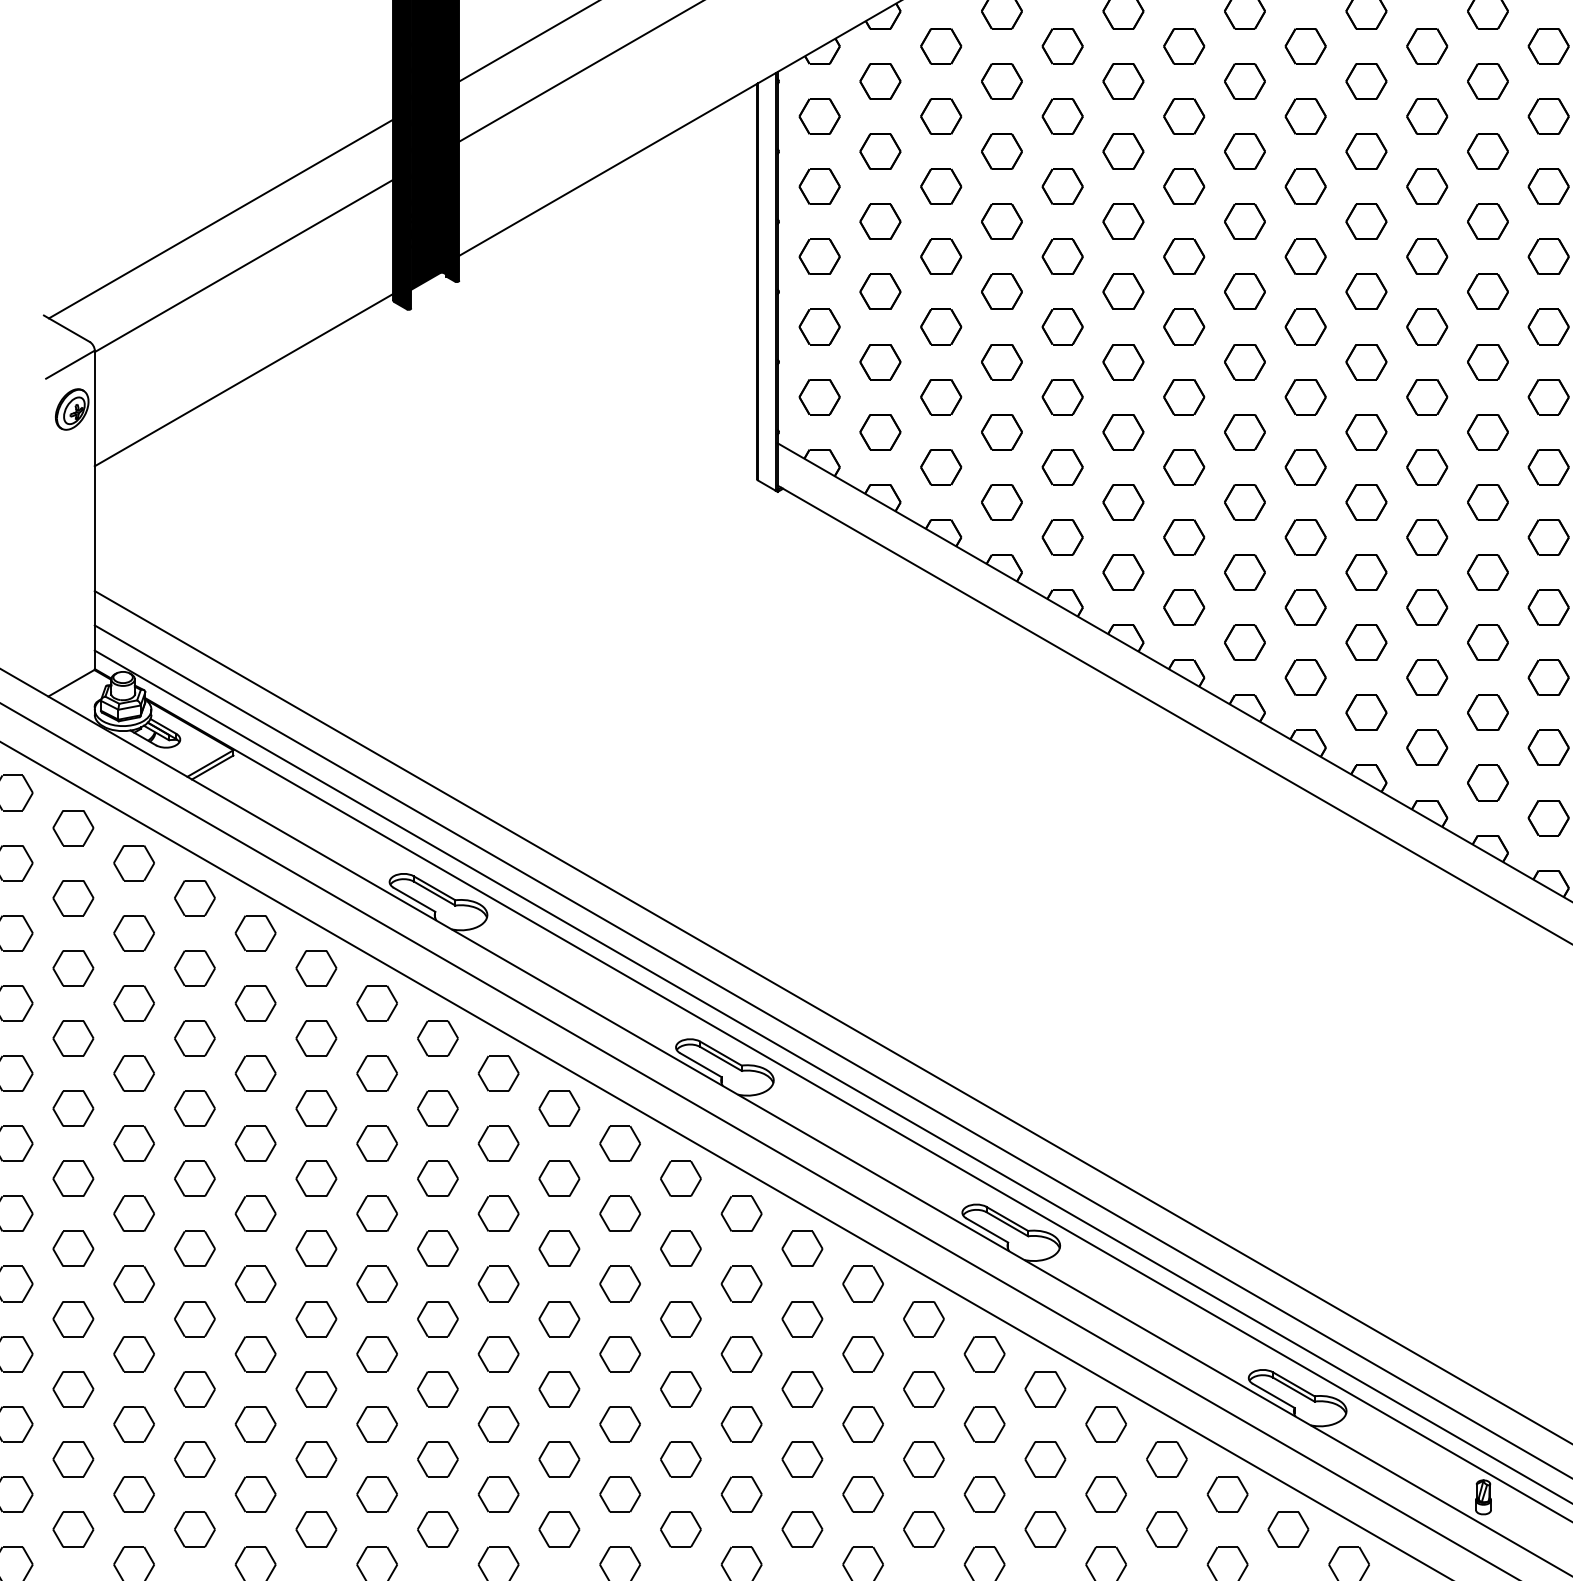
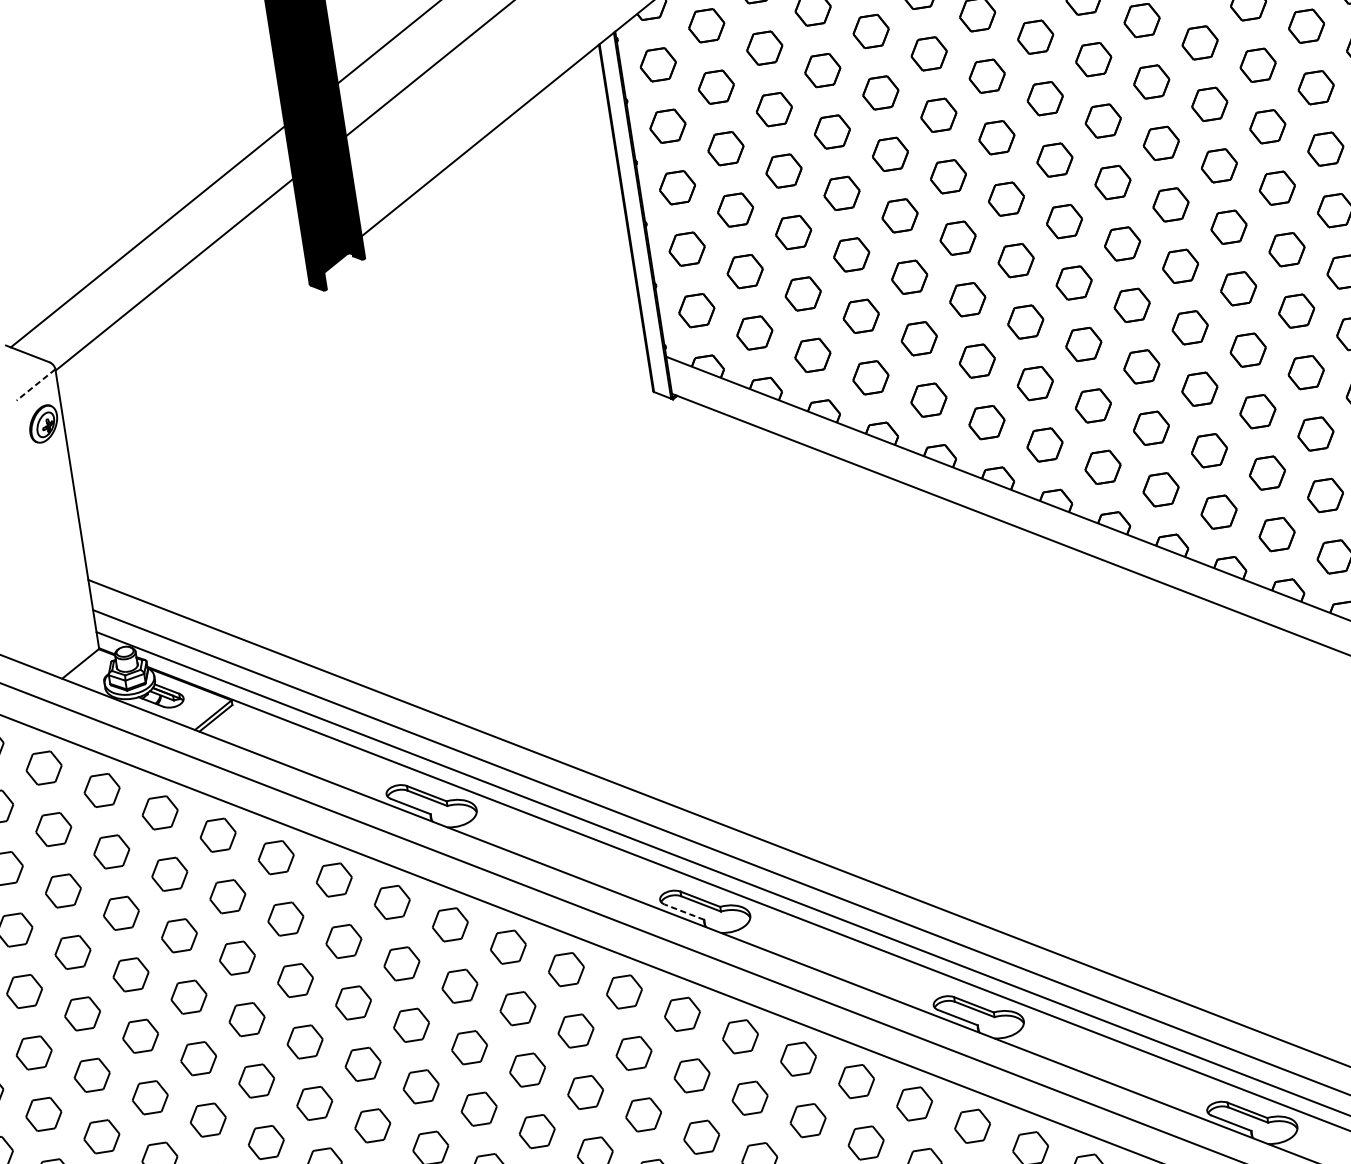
line: (70, 364) -> (36, 384), solid -> dashed
line: (243, 380) -> (189, 375), removed
line: (700, 1065) -> (684, 912), solid -> dashed

